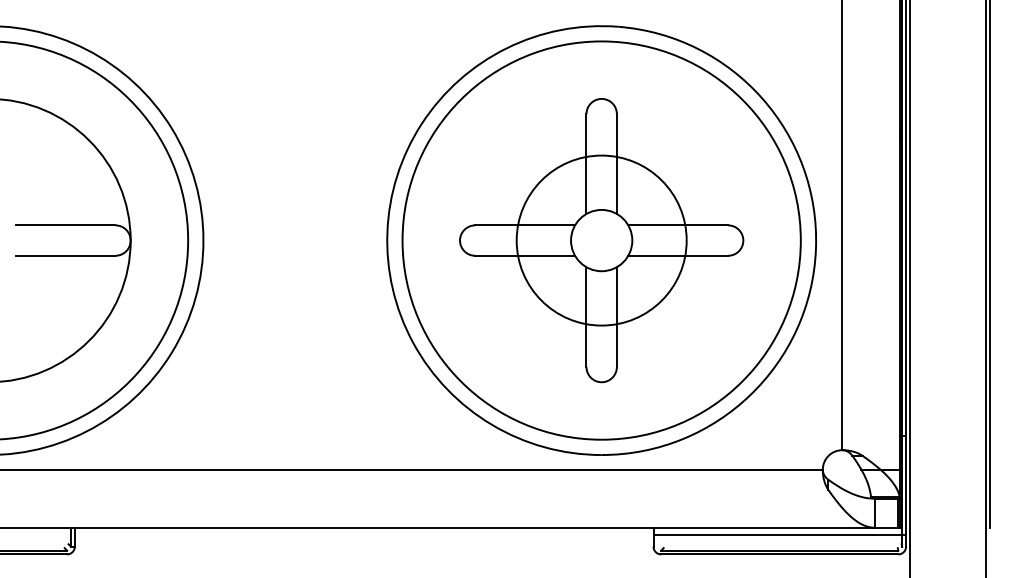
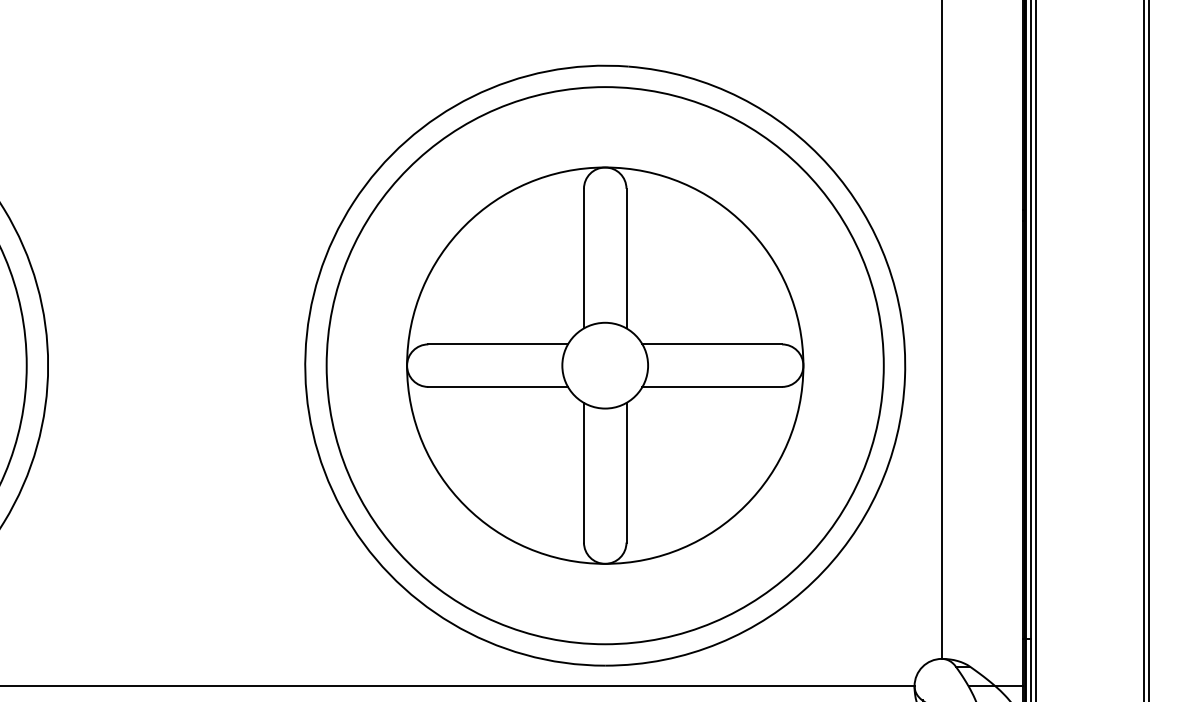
circle: (601, 240) -> (604, 365), size x1.67

